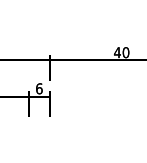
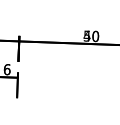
text: (117, 52) -> (87, 35), 40 -> 50

